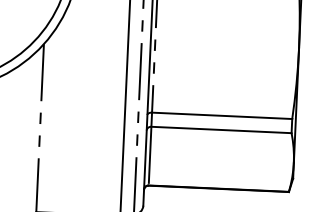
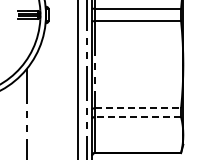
line: (222, 116) -> (138, 108), solid -> dashed
line: (220, 129) -> (137, 116), solid -> dashed

